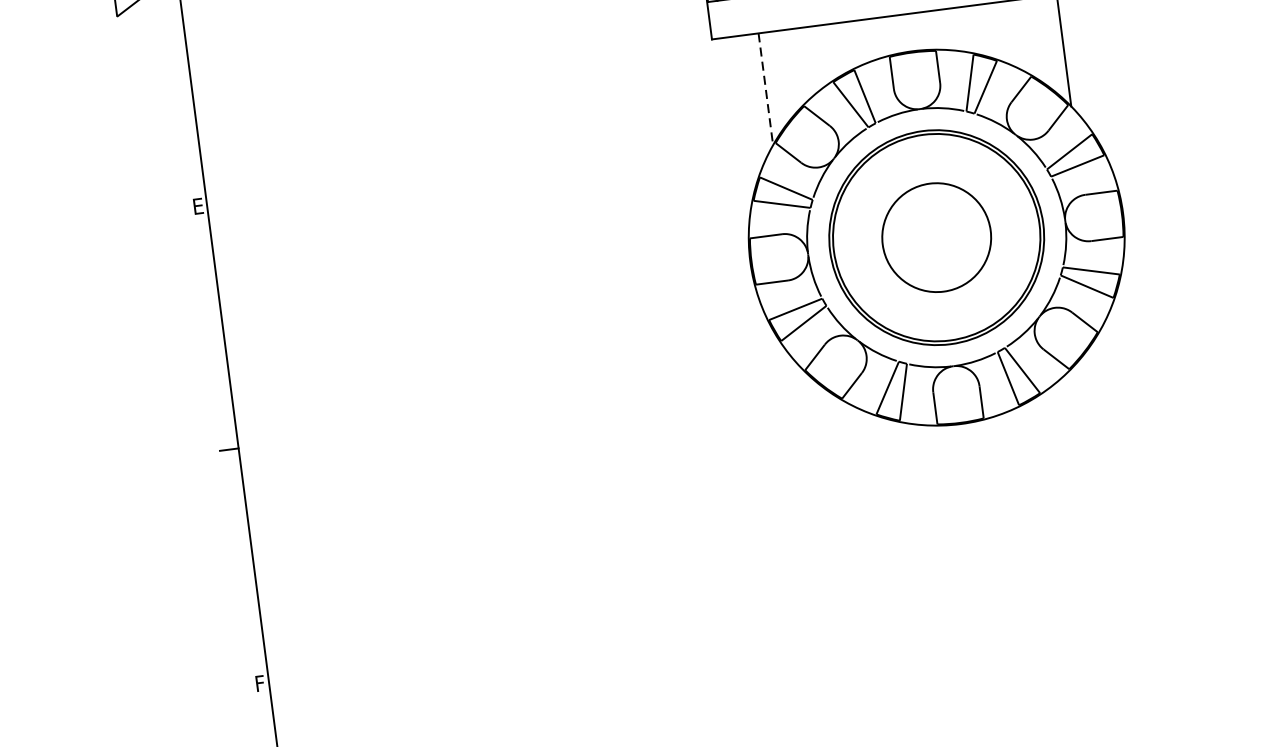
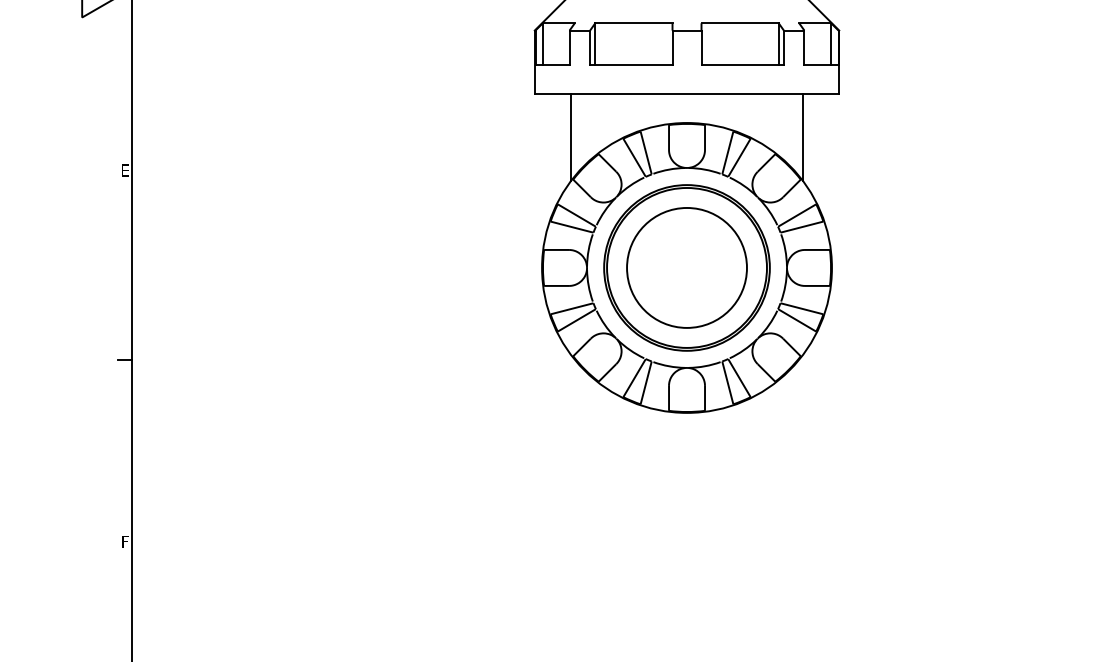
line: (766, 90) -> (571, 138), dashed -> solid
circle: (935, 237) -> (686, 267), size x1.43

